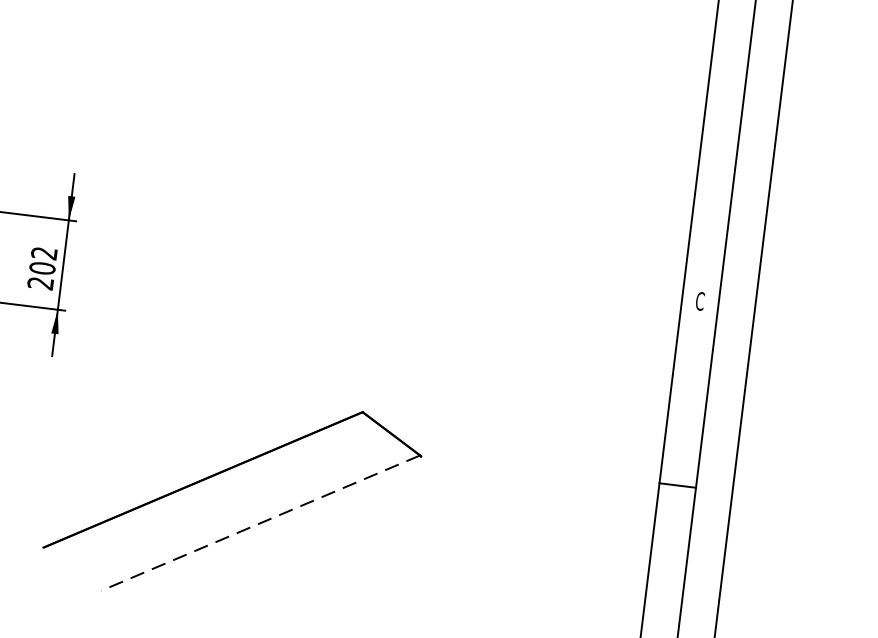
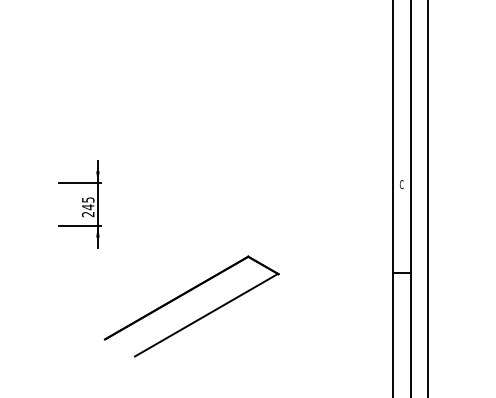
text: (43, 260) -> (88, 203), 202 -> 245
line: (260, 523) -> (206, 315), dashed -> solid

